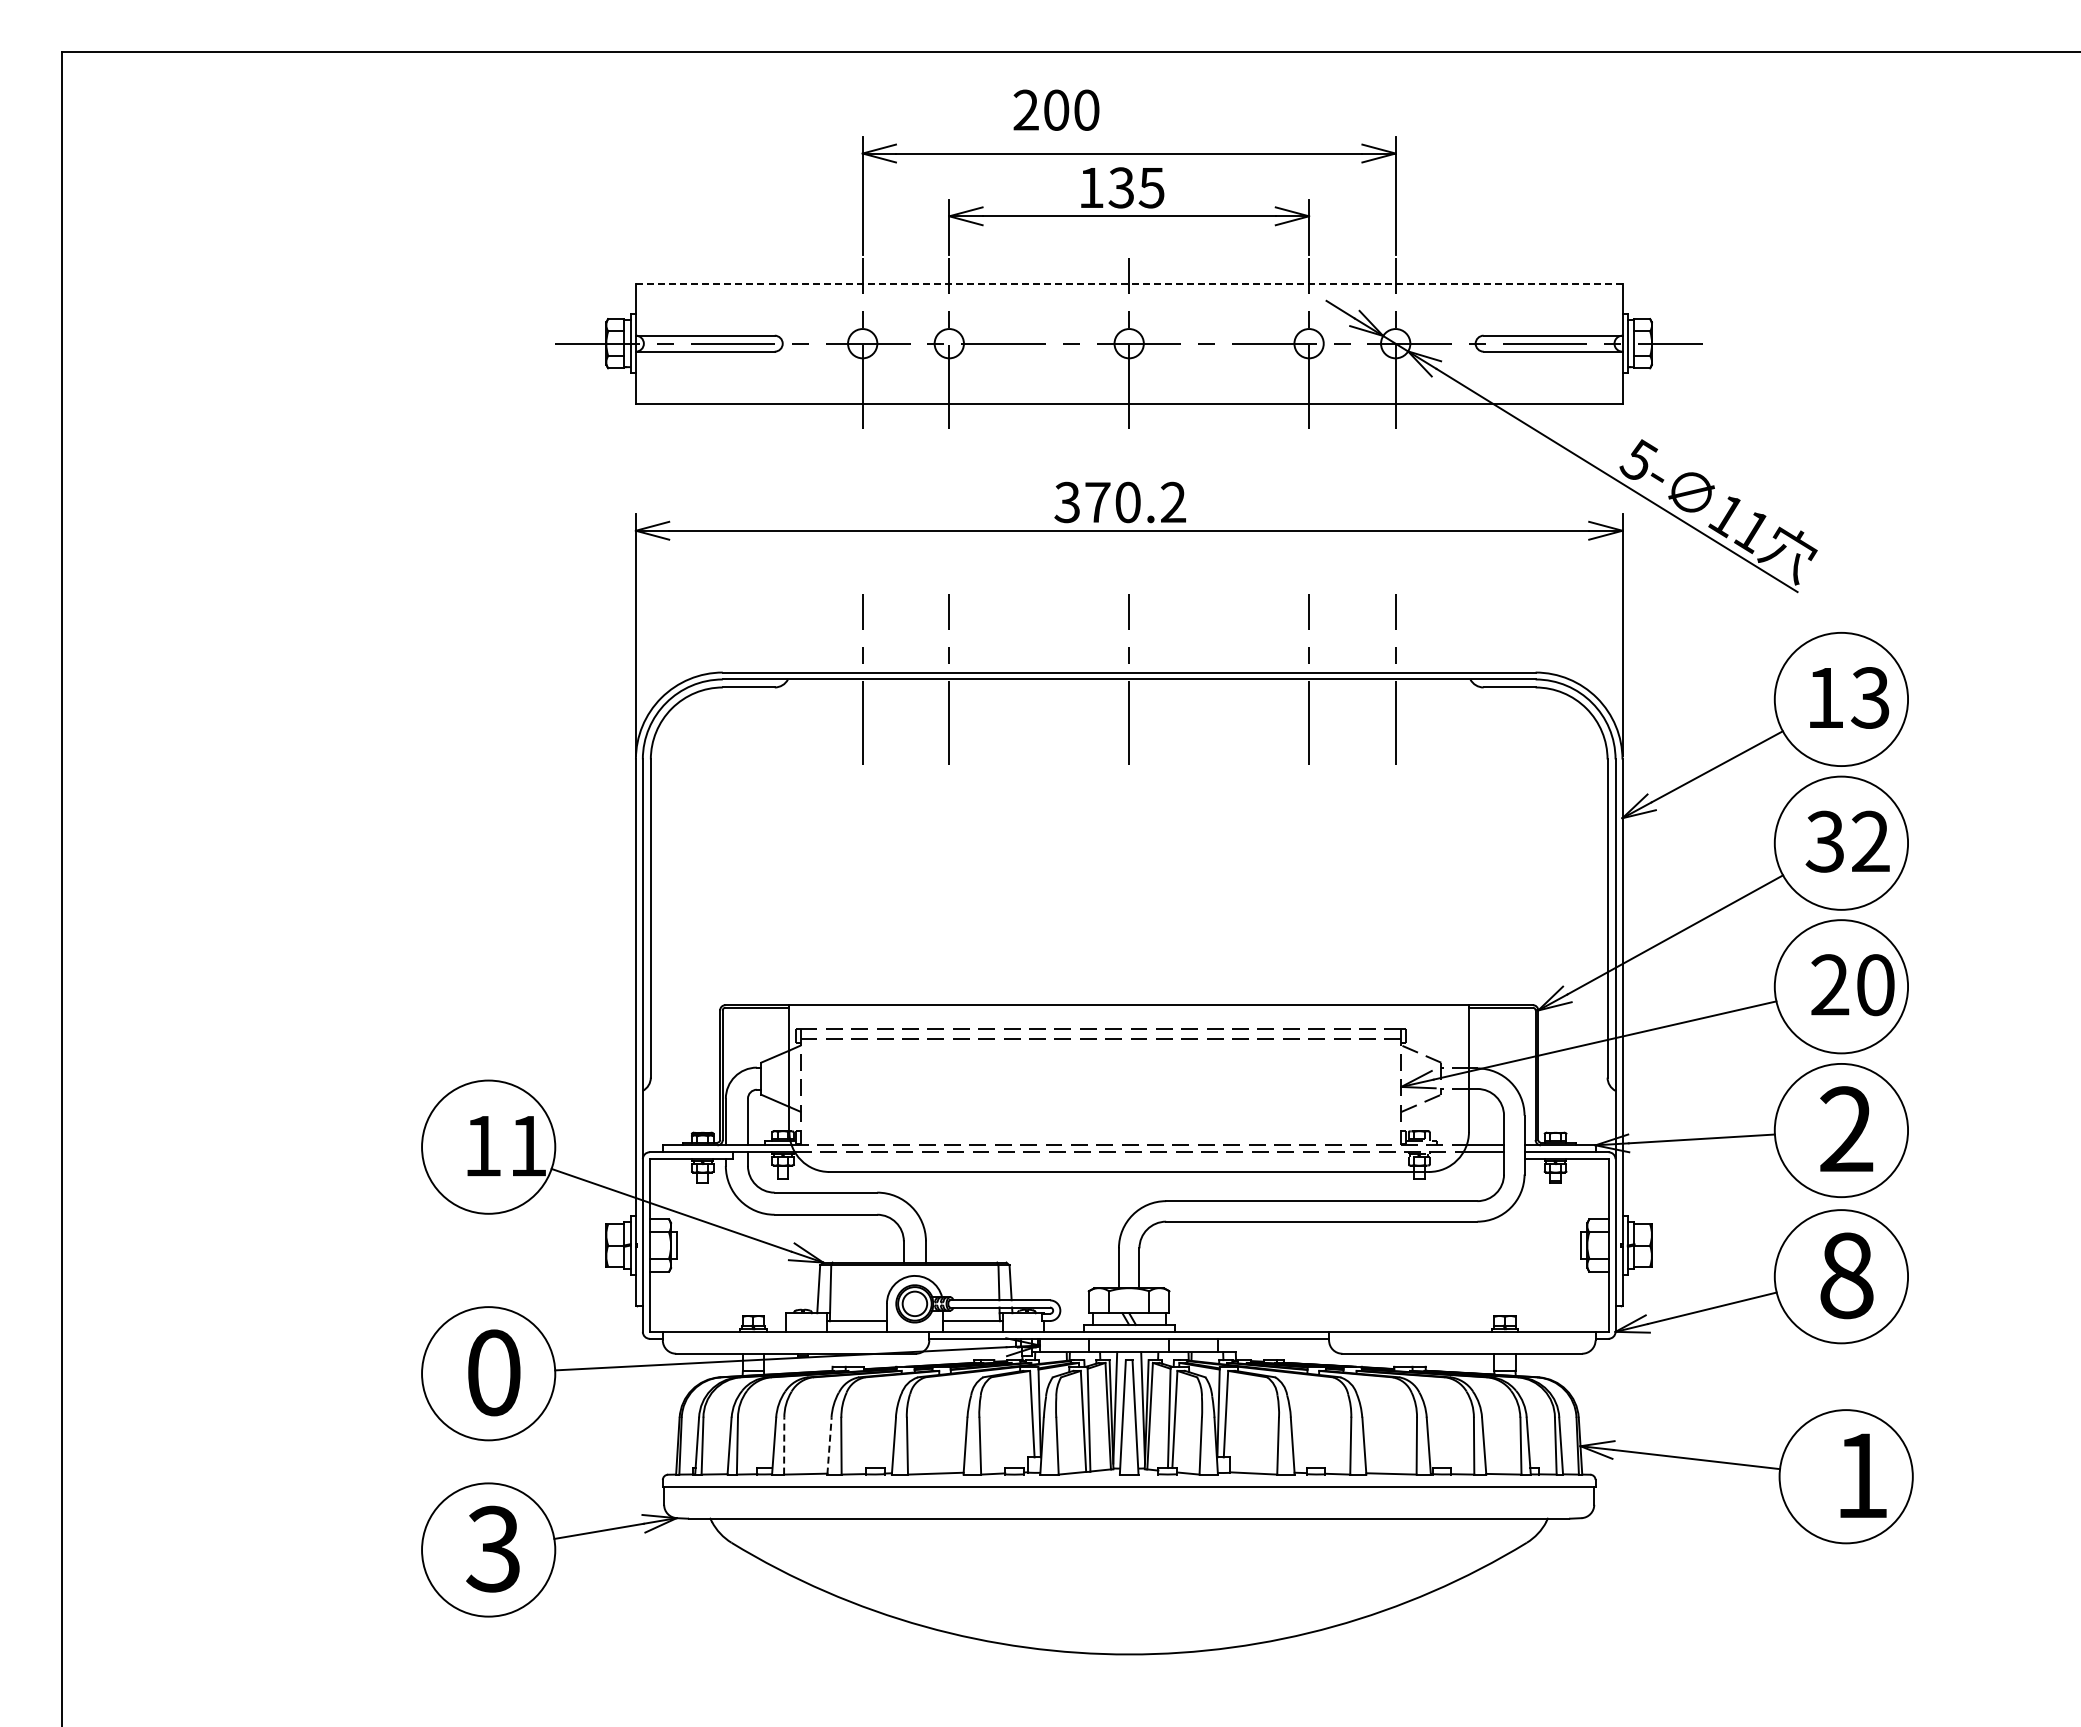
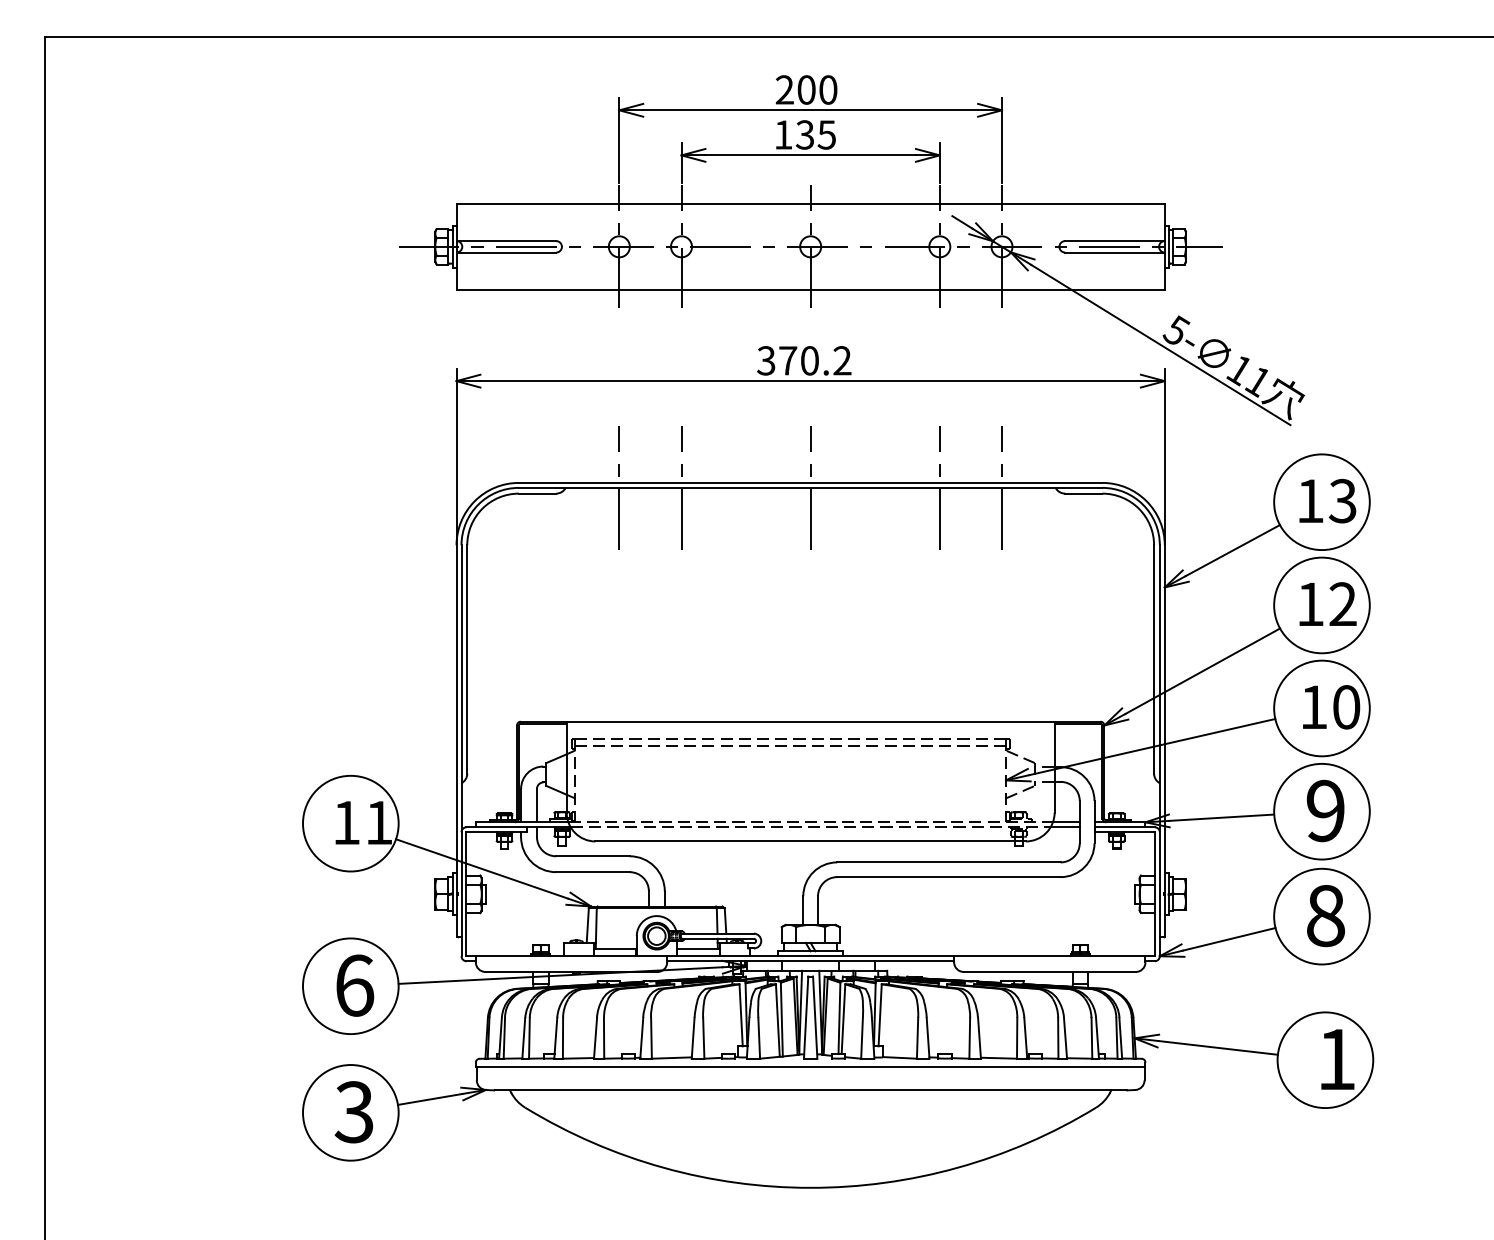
text: (1056, 109) -> (806, 89), moved
line: (1128, 283) -> (810, 203), dashed -> solid
text: (1824, 841) -> (1309, 604), 32 -> 12
text: (1830, 984) -> (1314, 706), 20 -> 10
text: (1846, 1129) -> (1325, 810), 2 -> 9
text: (494, 1372) -> (355, 985), 0 -> 6
line: (784, 1445) -> (563, 1037), dashed -> solid
line: (829, 1446) -> (595, 1038), dashed -> solid

